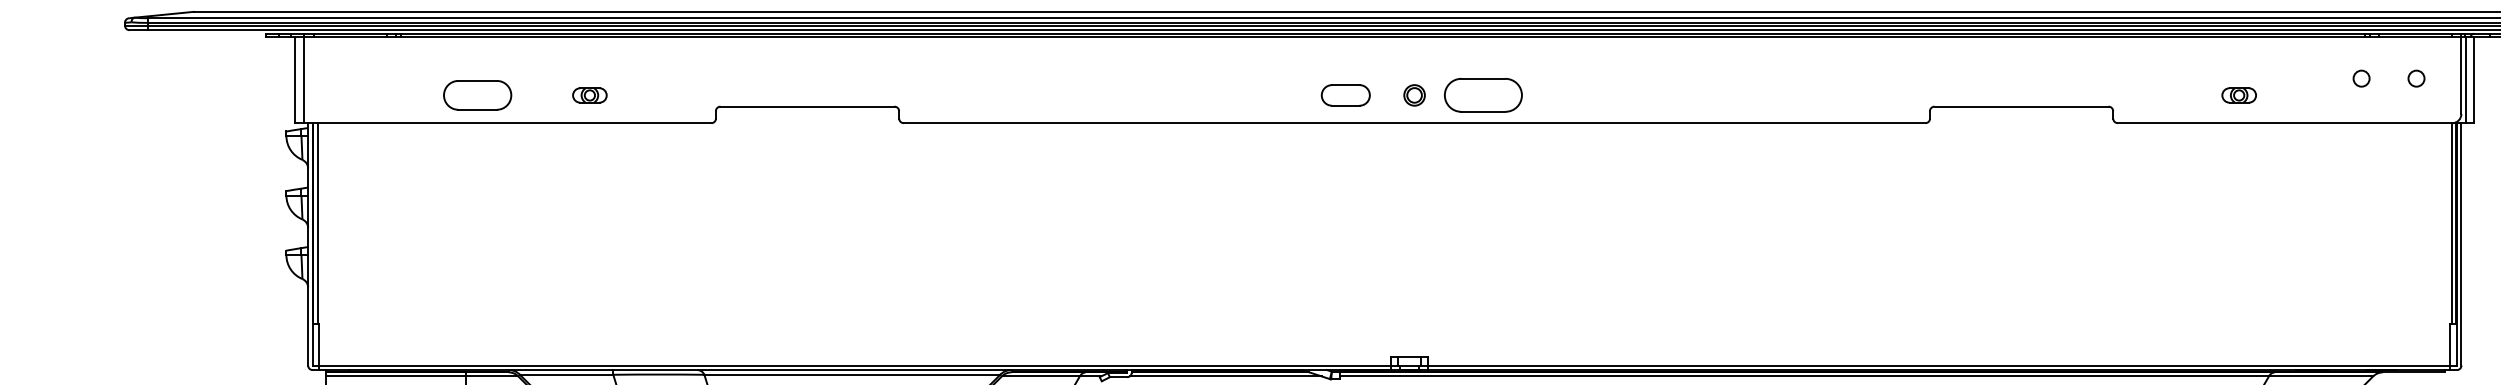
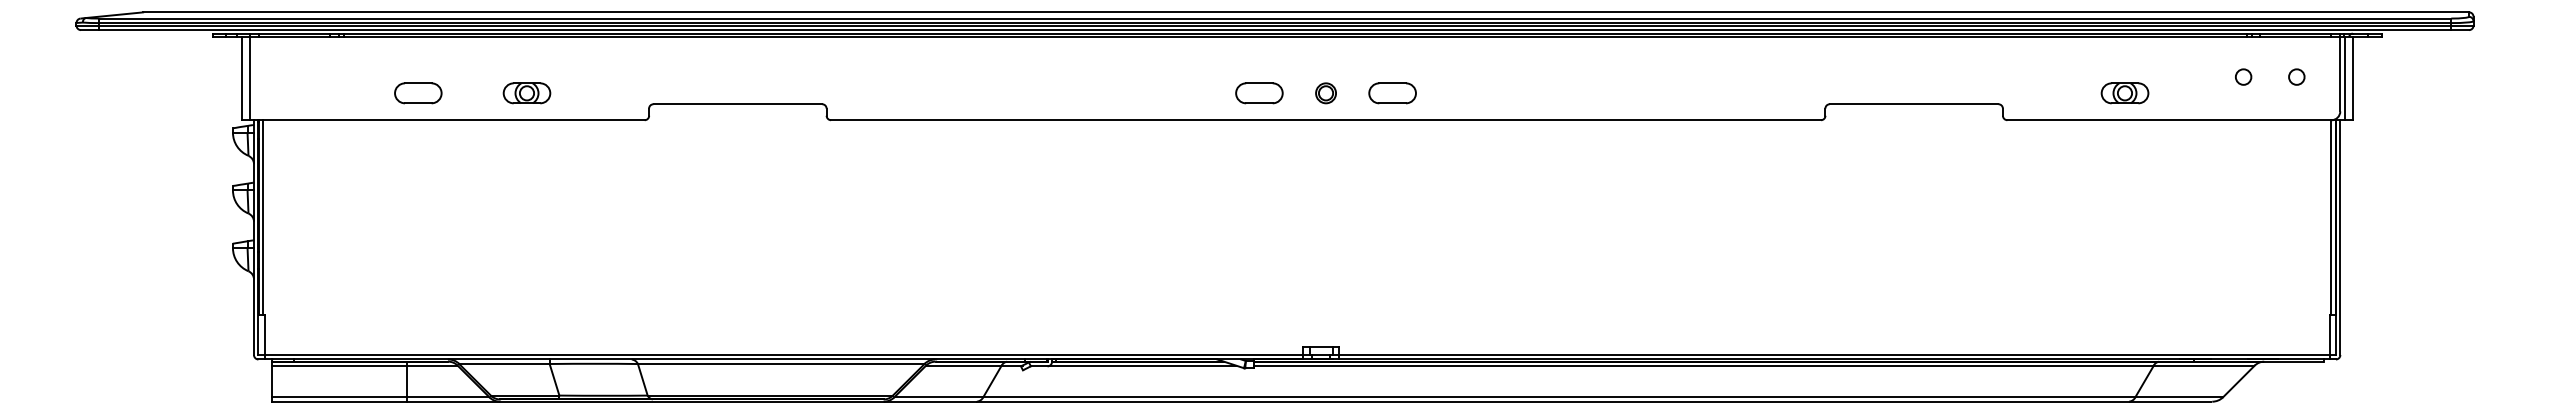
part: (477, 95) -> (418, 93), size x0.71
part: (589, 95) -> (526, 93), size x1.43
part: (1483, 95) -> (1392, 93), size x0.62
part: (2238, 95) -> (2124, 93), size x1.43

